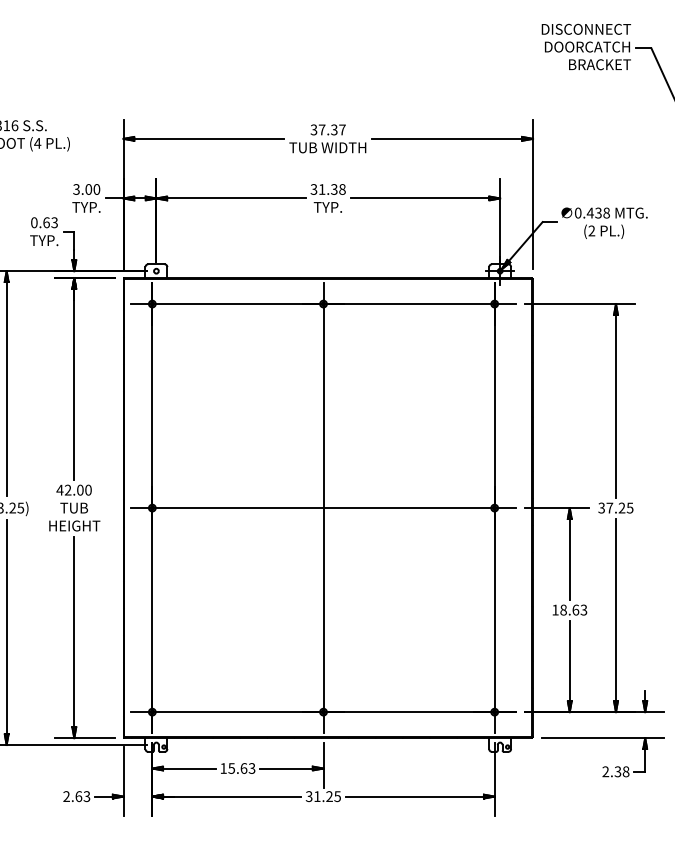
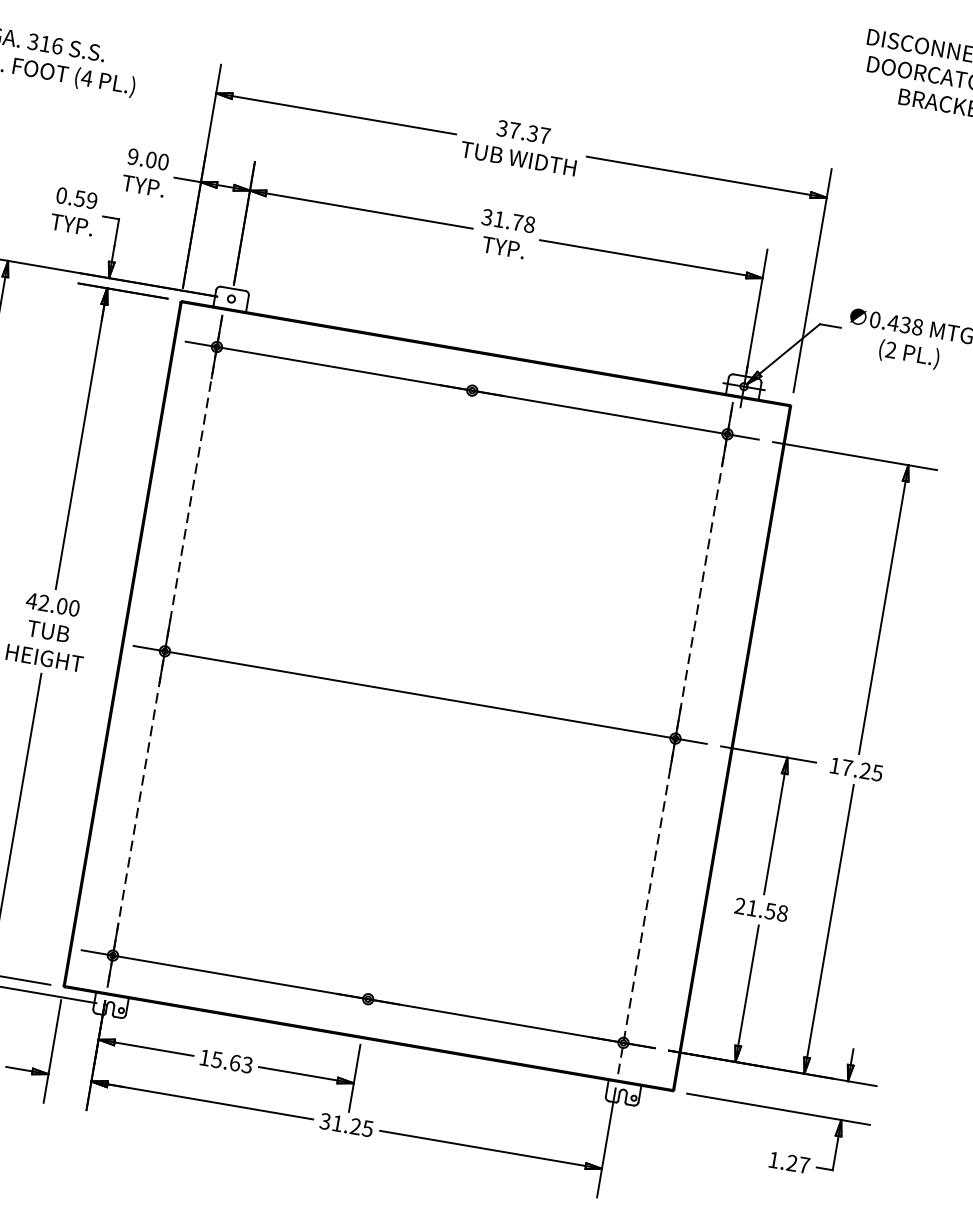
text: (76, 189) -> (133, 156), 3.00 -> 9.00
text: (334, 189) -> (517, 222), 31.38 -> 31.78
text: (50, 222) -> (85, 199), 0.63 -> 0.59
line: (494, 507) -> (675, 737), solid -> dashed
text: (601, 507) -> (834, 764), 37.25 -> 17.25
line: (152, 508) -> (165, 651), solid -> dashed
line: (323, 508) -> (420, 695), removed
text: (569, 609) -> (761, 908), 18.63 -> 21.58
text: (615, 771) -> (788, 1162), 2.38 -> 1.27

